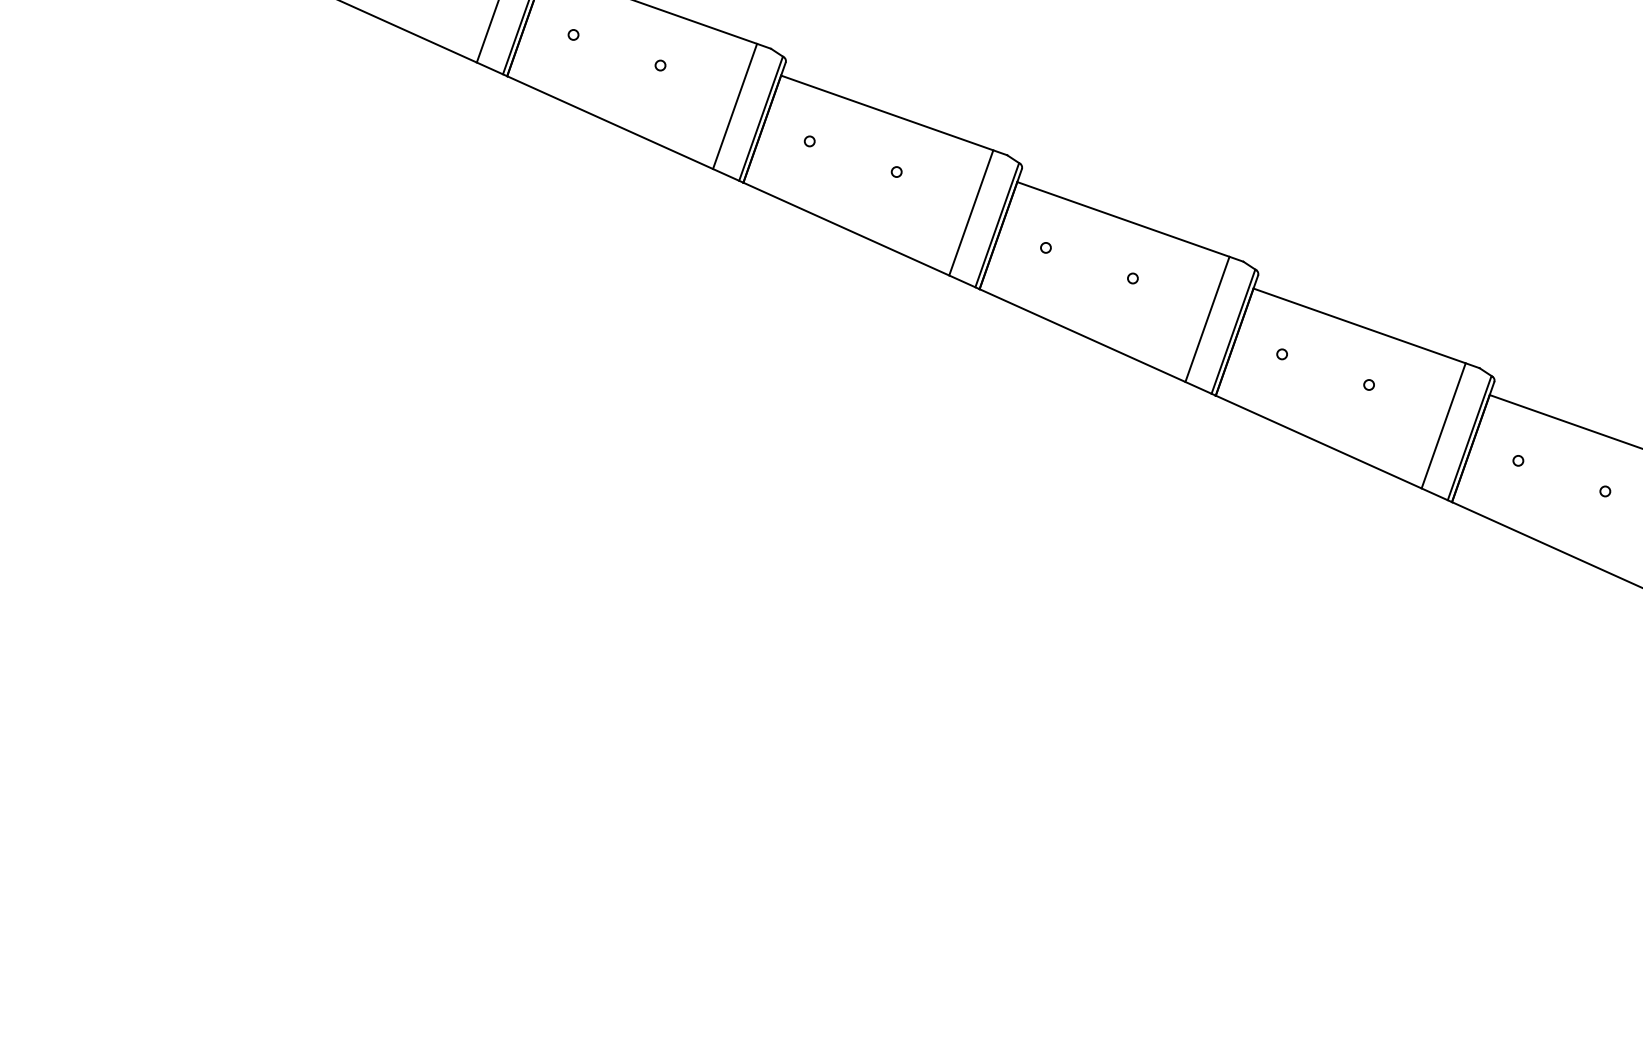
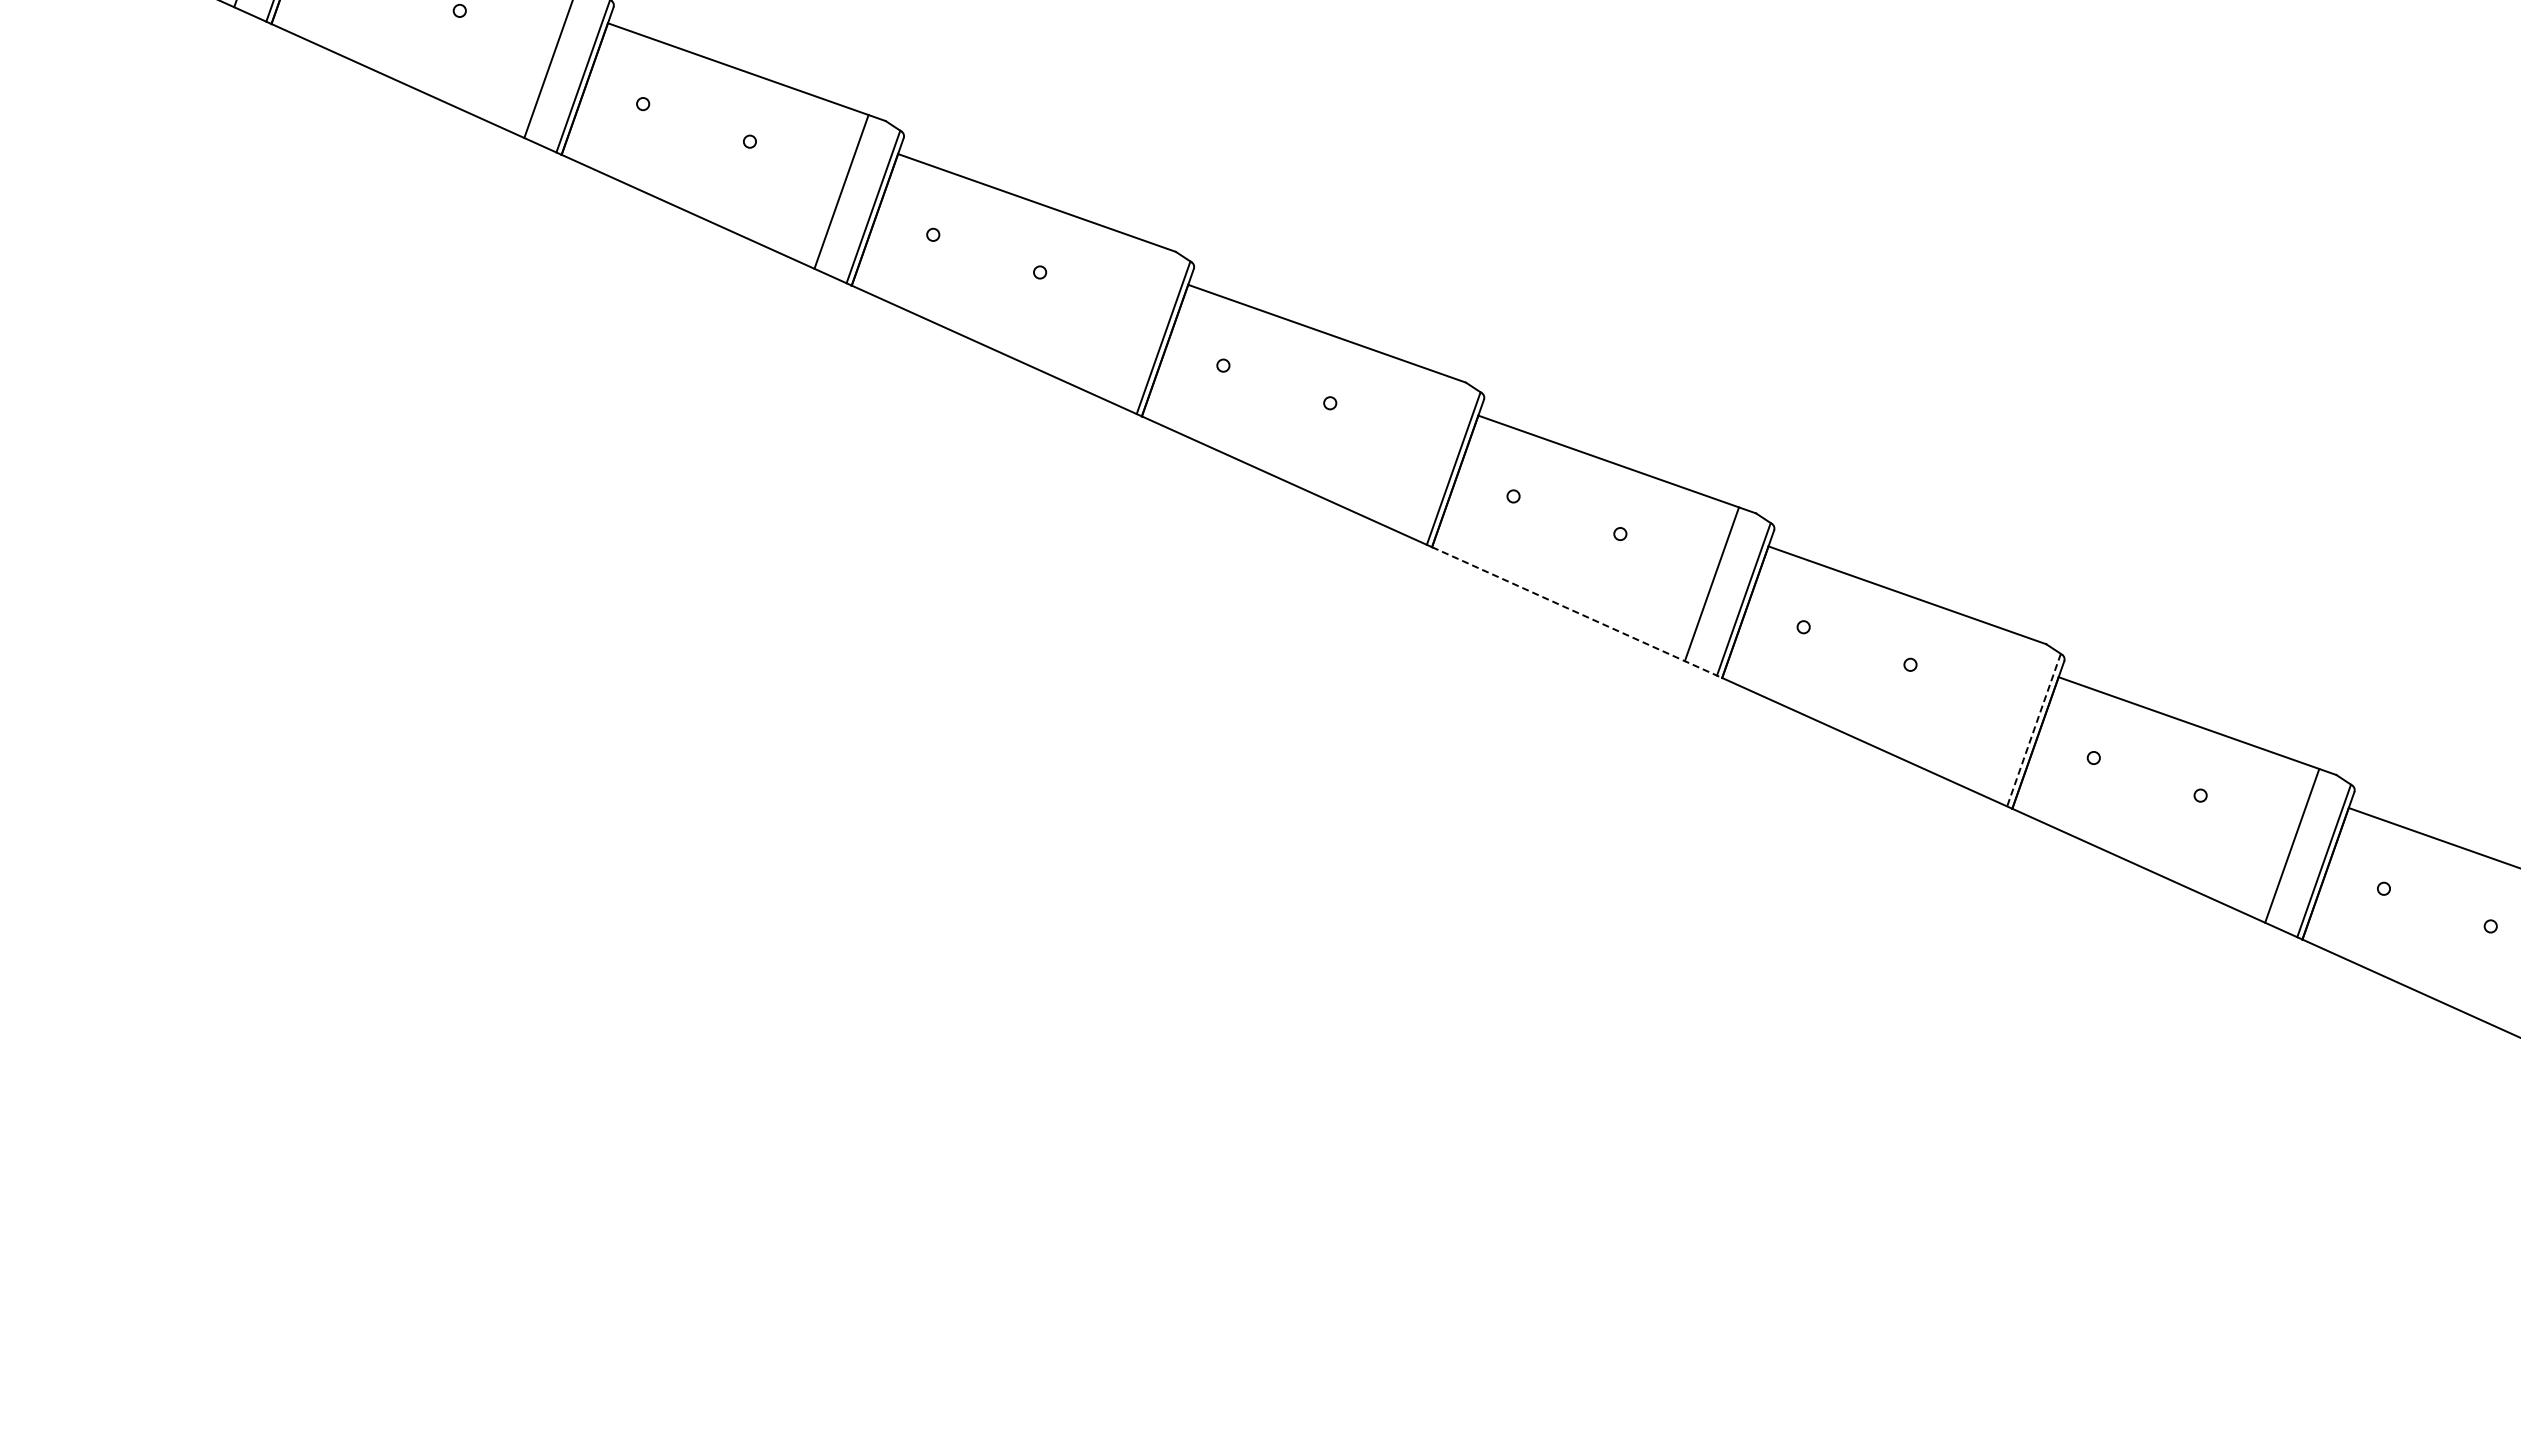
line: (734, 106) -> (1131, 322), removed
line: (971, 212) -> (1421, 453), removed
line: (1098, 342) -> (1577, 612), solid -> dashed
line: (1444, 425) -> (2002, 714), removed
line: (1470, 438) -> (2034, 730), solid -> dashed

